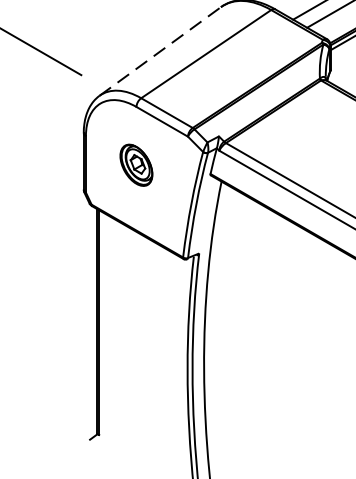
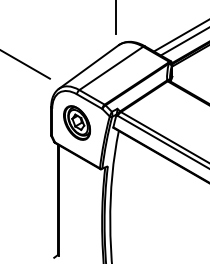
line: (159, 52) -> (88, 67), dashed -> solid
part: (135, 164) -> (76, 122), size x1.67

